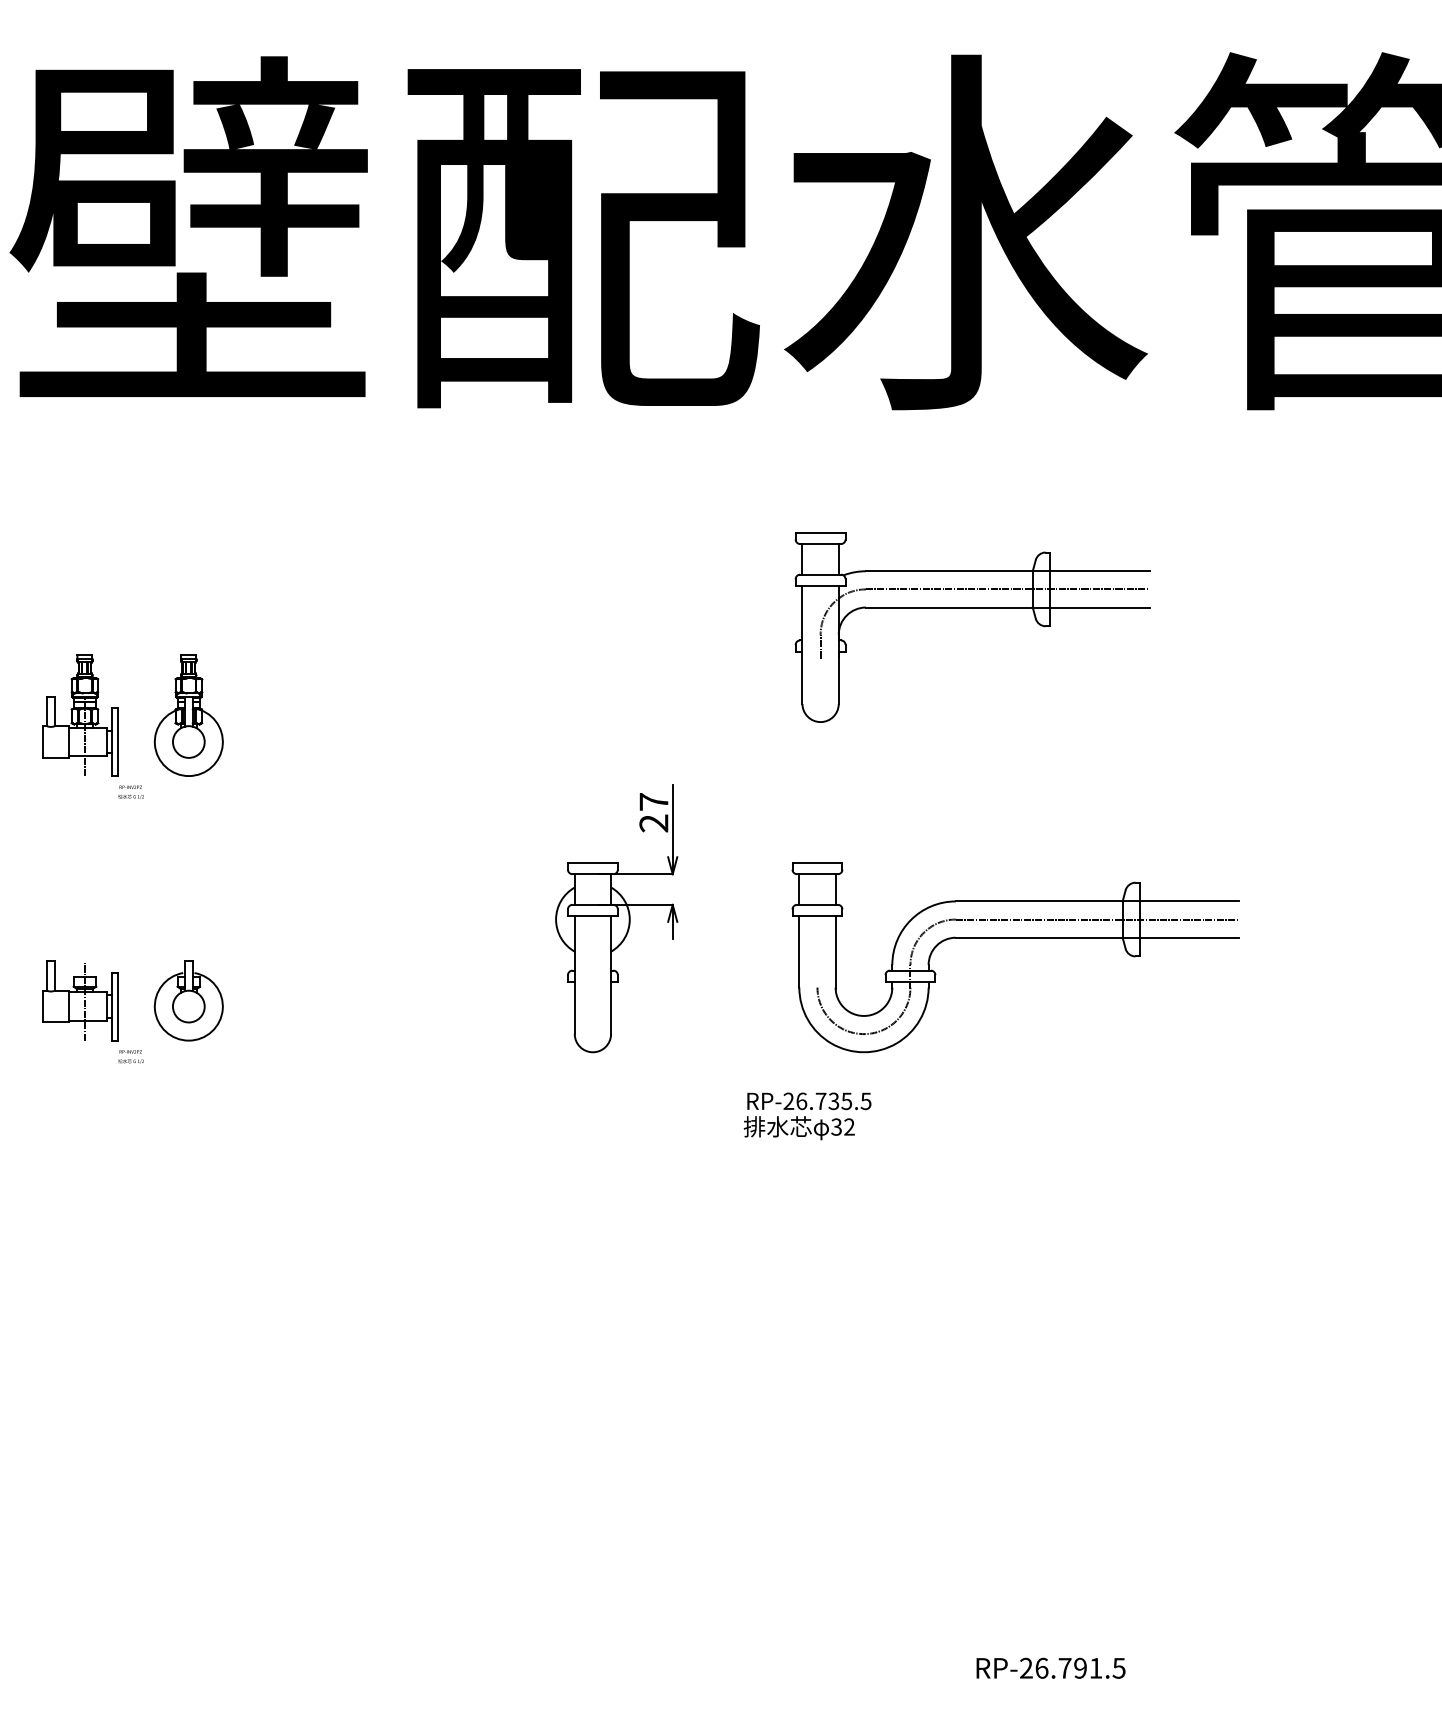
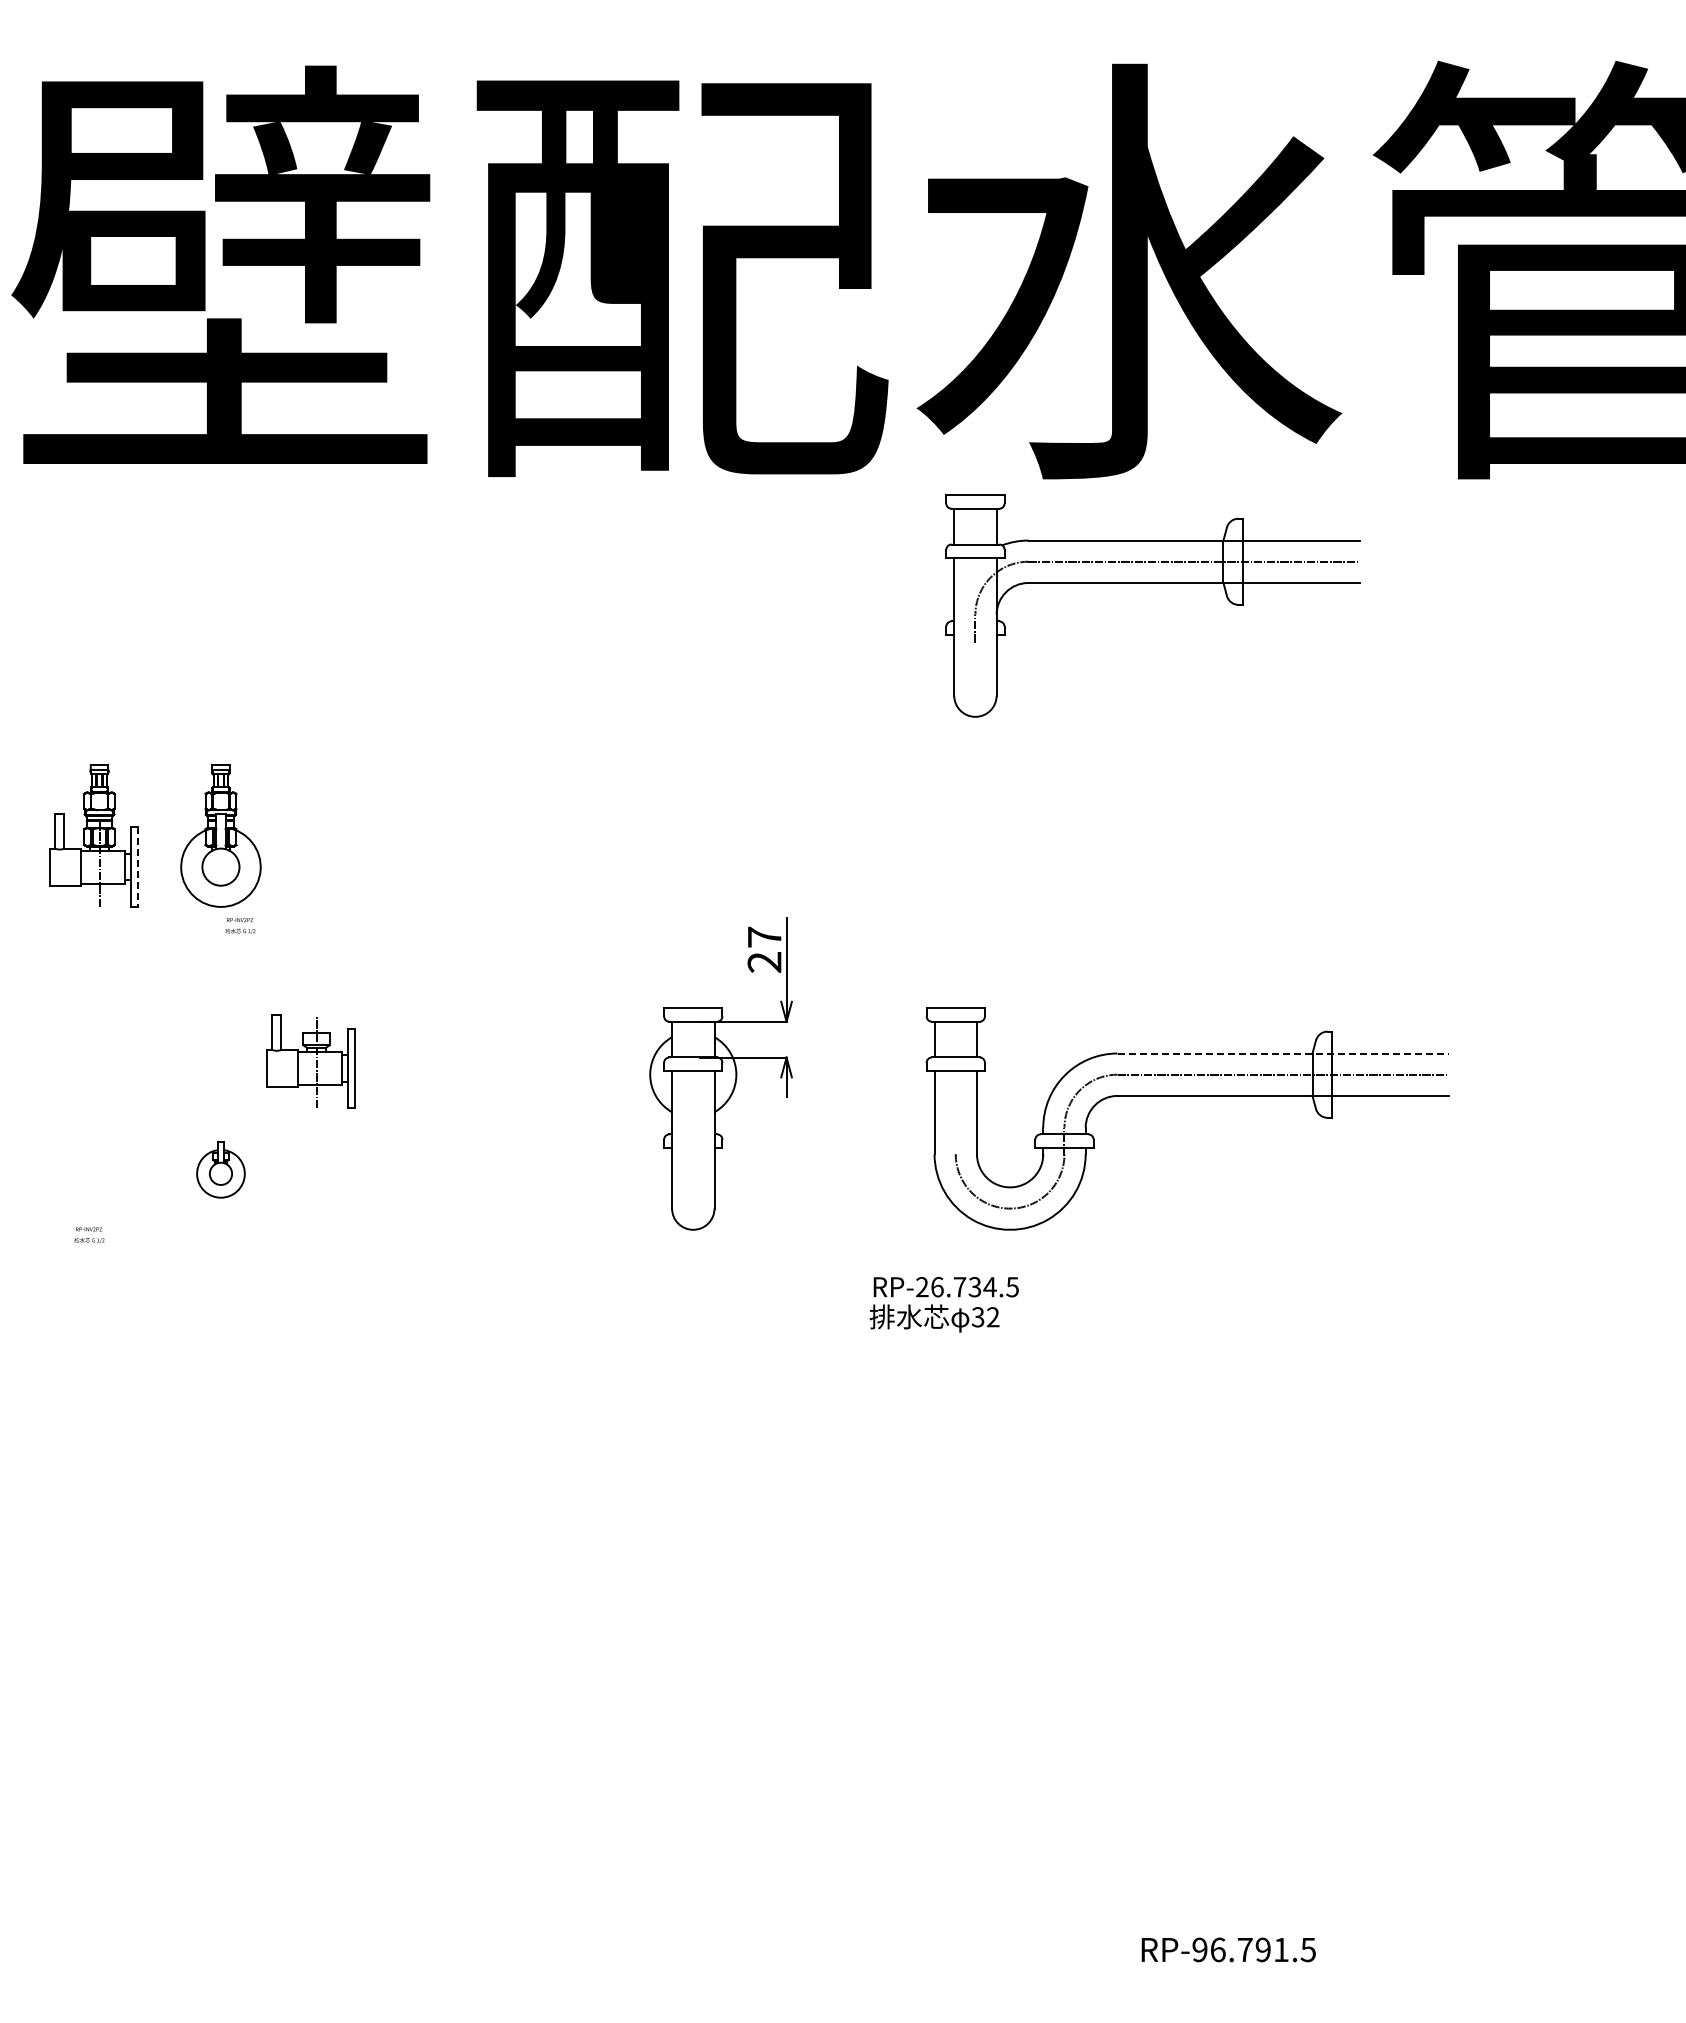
part: (972, 607) -> (1152, 583), moved
line: (117, 742) -> (137, 867), solid -> dashed
text: (131, 791) -> (240, 925), moved
line: (1097, 901) -> (1283, 1053), solid -> dashed
part: (79, 1000) -> (310, 1061), moved
part: (188, 1000) -> (220, 1169), size x0.6
text: (131, 1056) -> (89, 1234), moved
text: (846, 1101) -> (989, 1287), RP-26.735.5 -> RP-26.734.5
text: (1025, 1668) -> (1199, 1950), RP-26.791.5 -> RP-96.791.5

